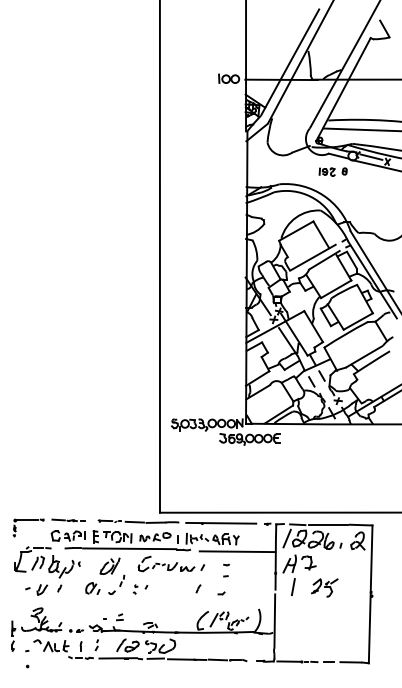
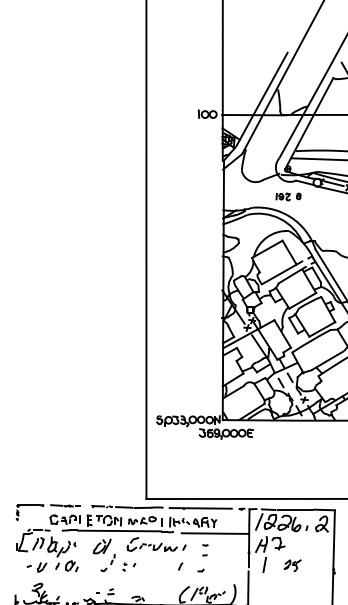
part: (332, 171) -> (287, 196), moved
part: (324, 587) -> (292, 565), size x0.7
part: (92, 588) -> (71, 566), moved

